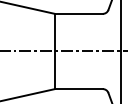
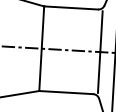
line: (107, 51) -> (100, 52), added

